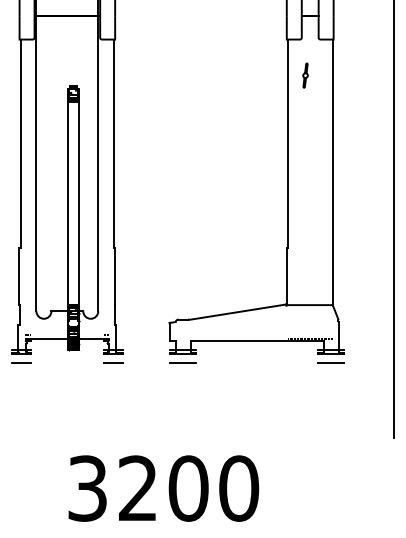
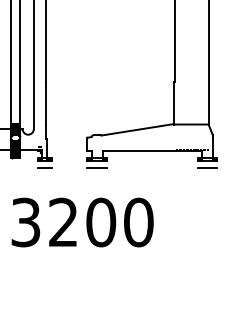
text: (163, 488) -> (82, 222), moved

